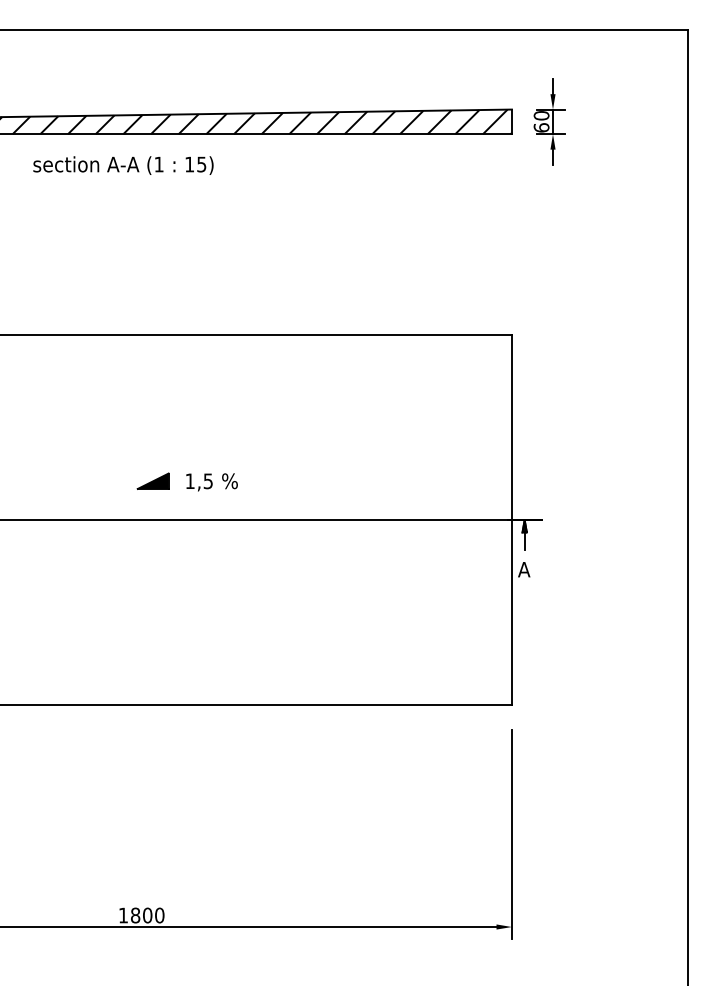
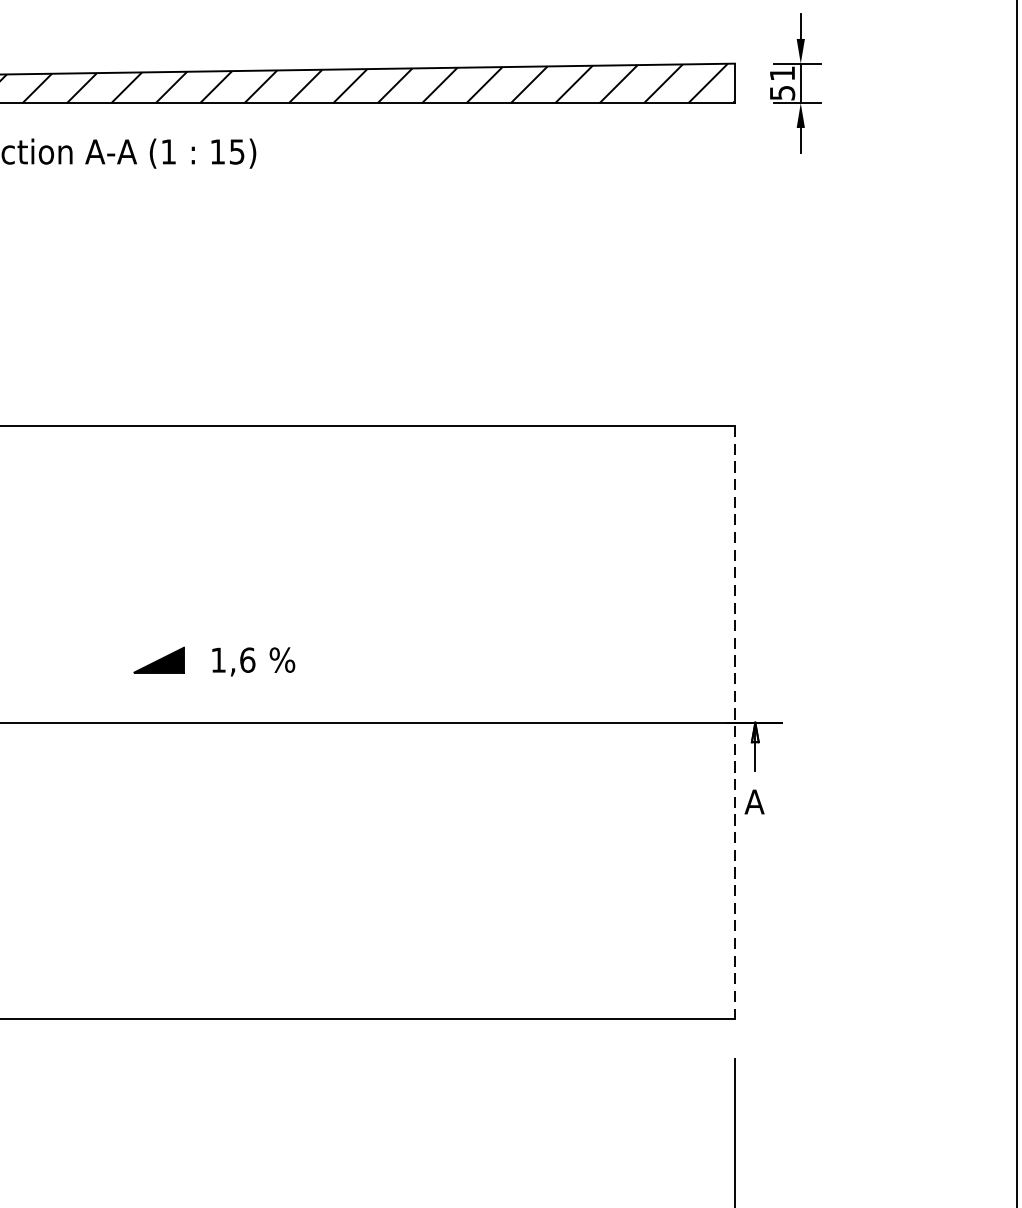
text: (541, 121) -> (782, 82), 60 -> 51
text: (208, 481) -> (247, 660), 1,5 -> 1,6
line: (511, 520) -> (734, 723), solid -> dashed

